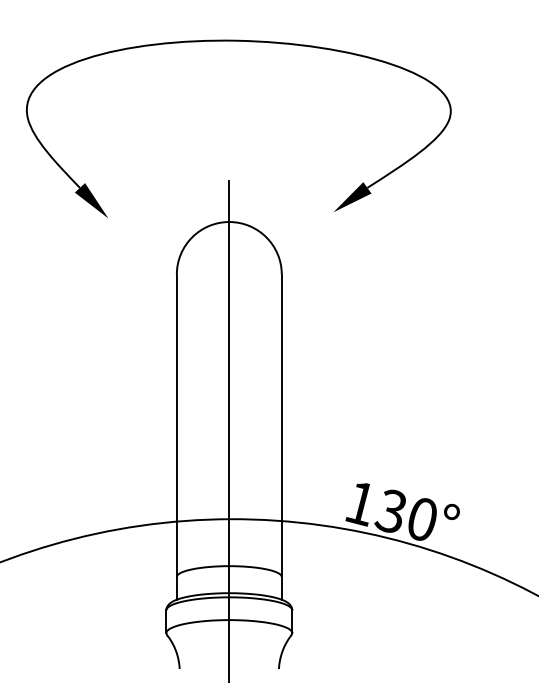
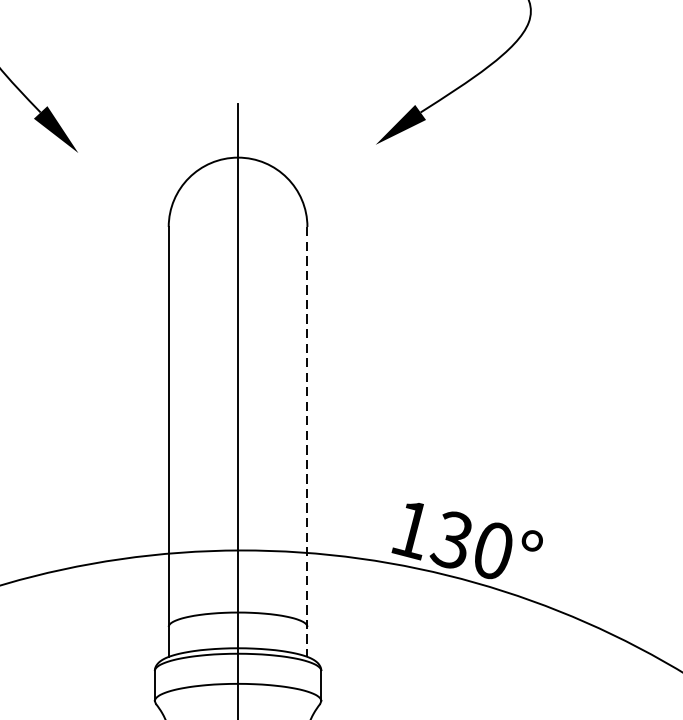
line: (281, 437) -> (307, 442), solid -> dashed

